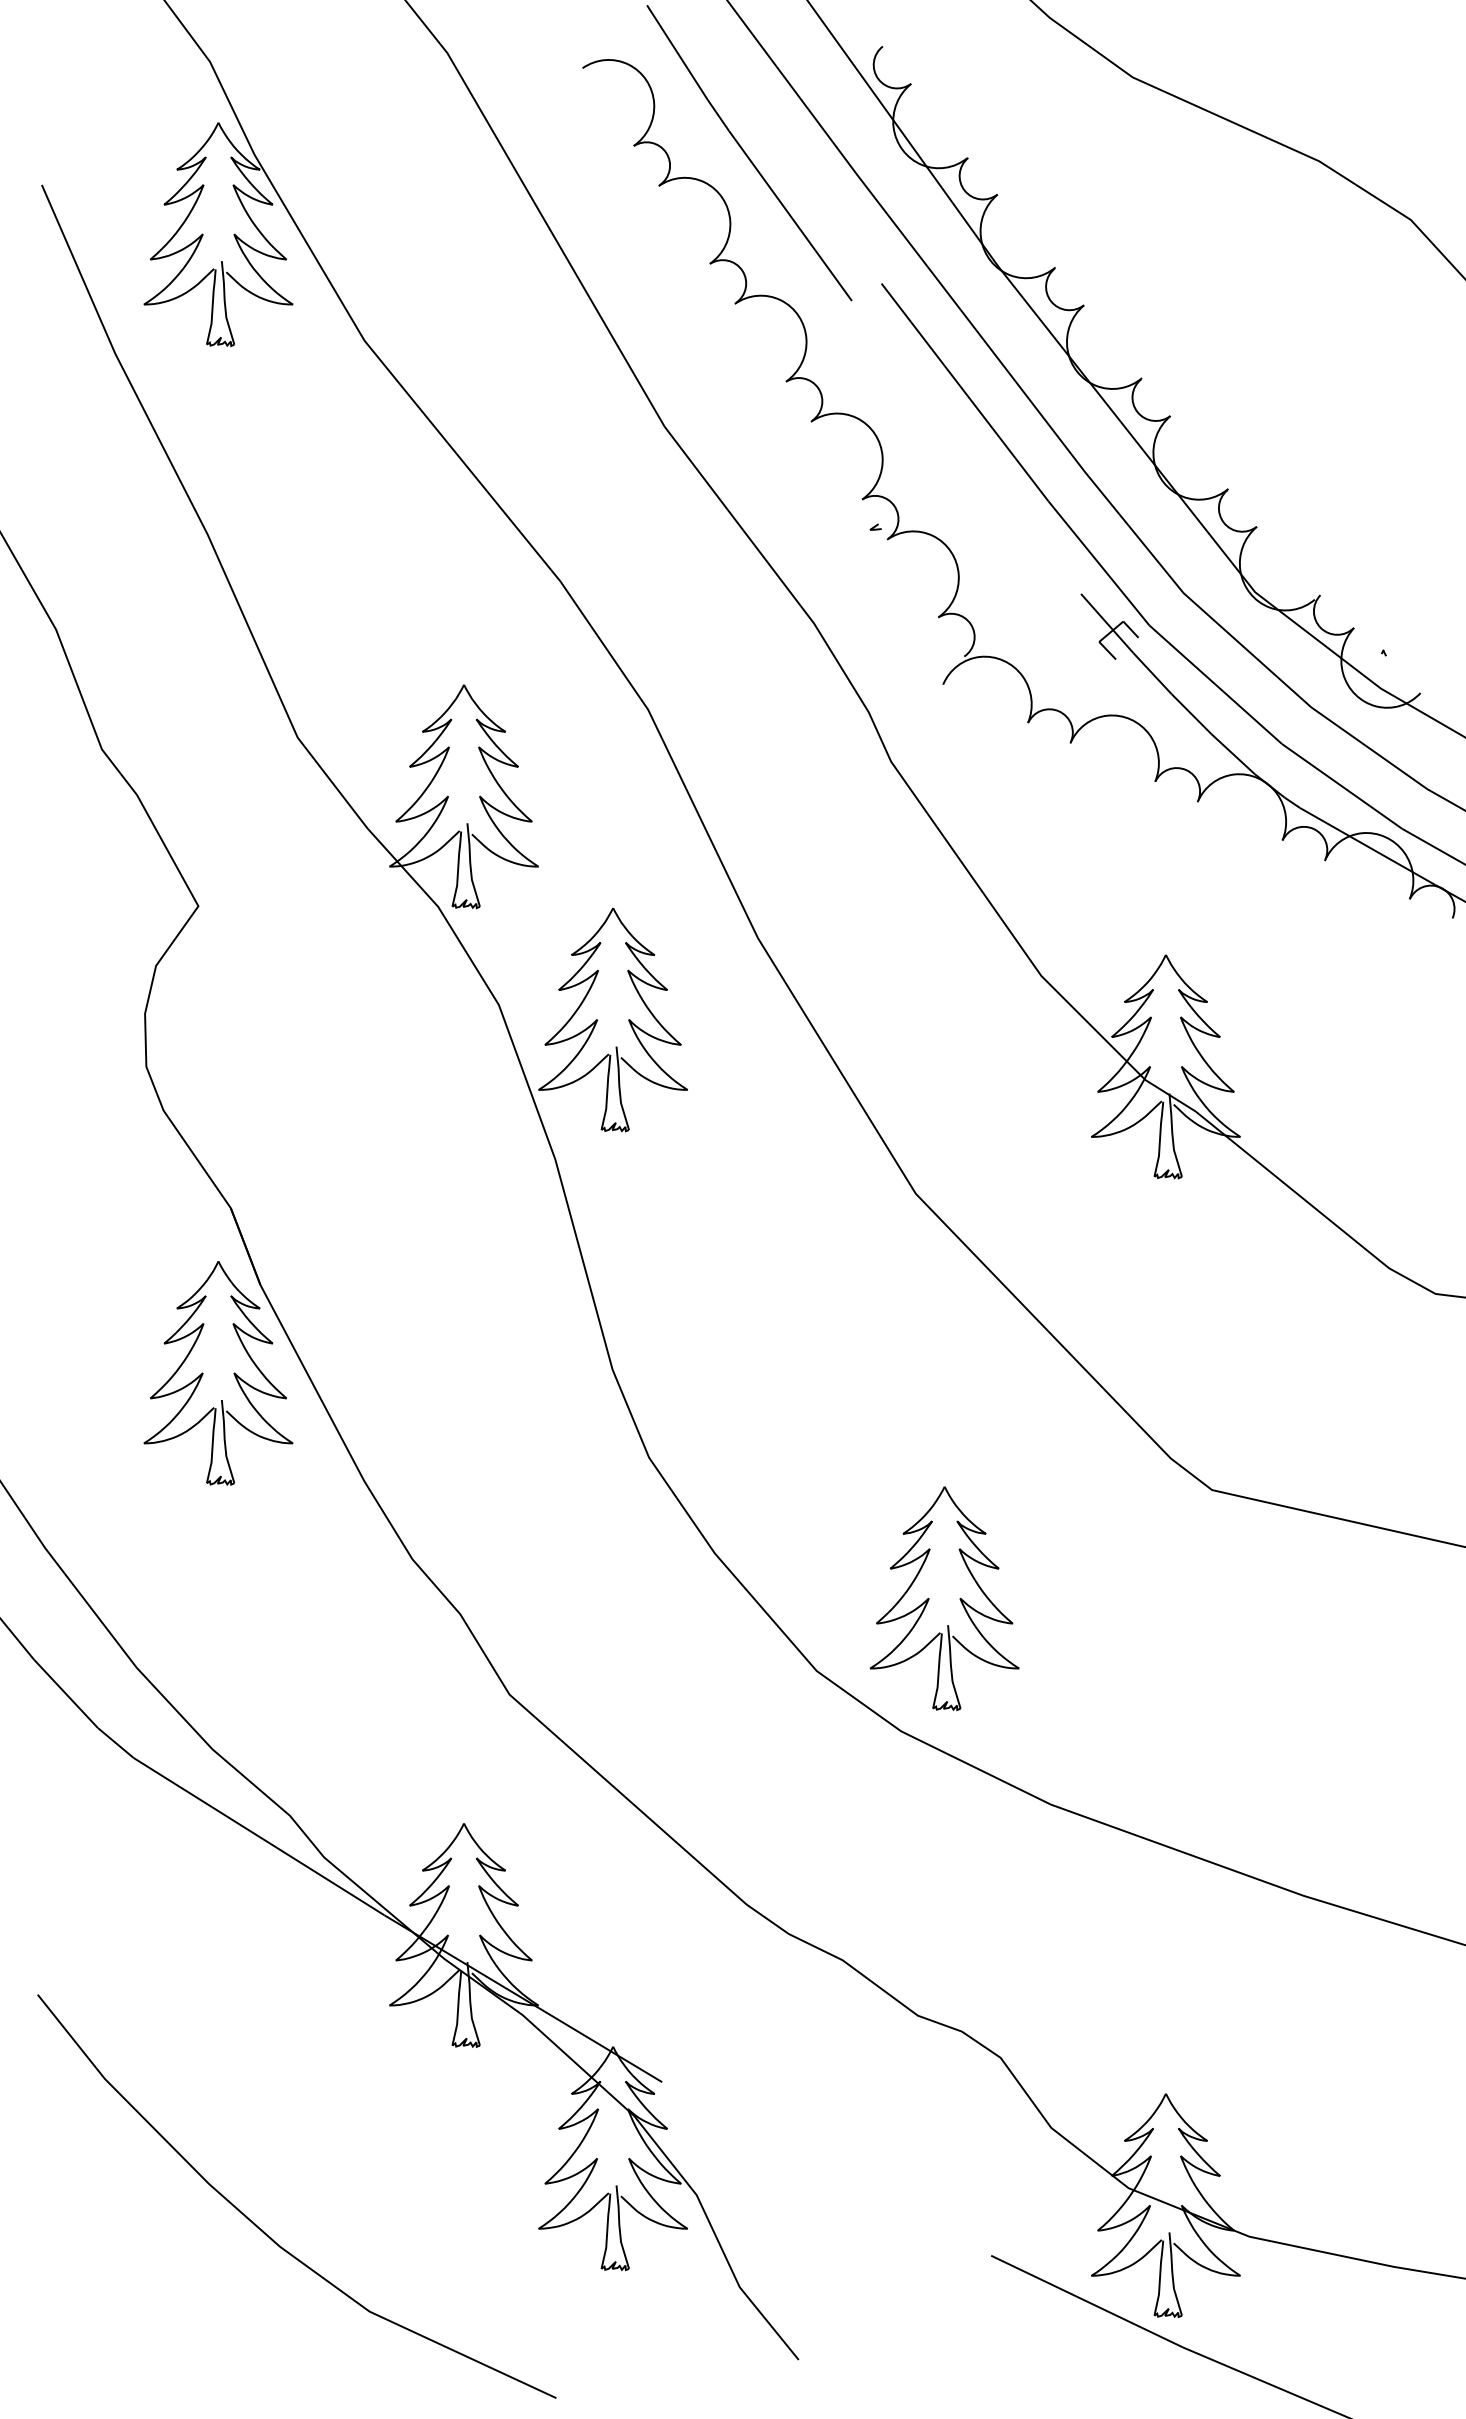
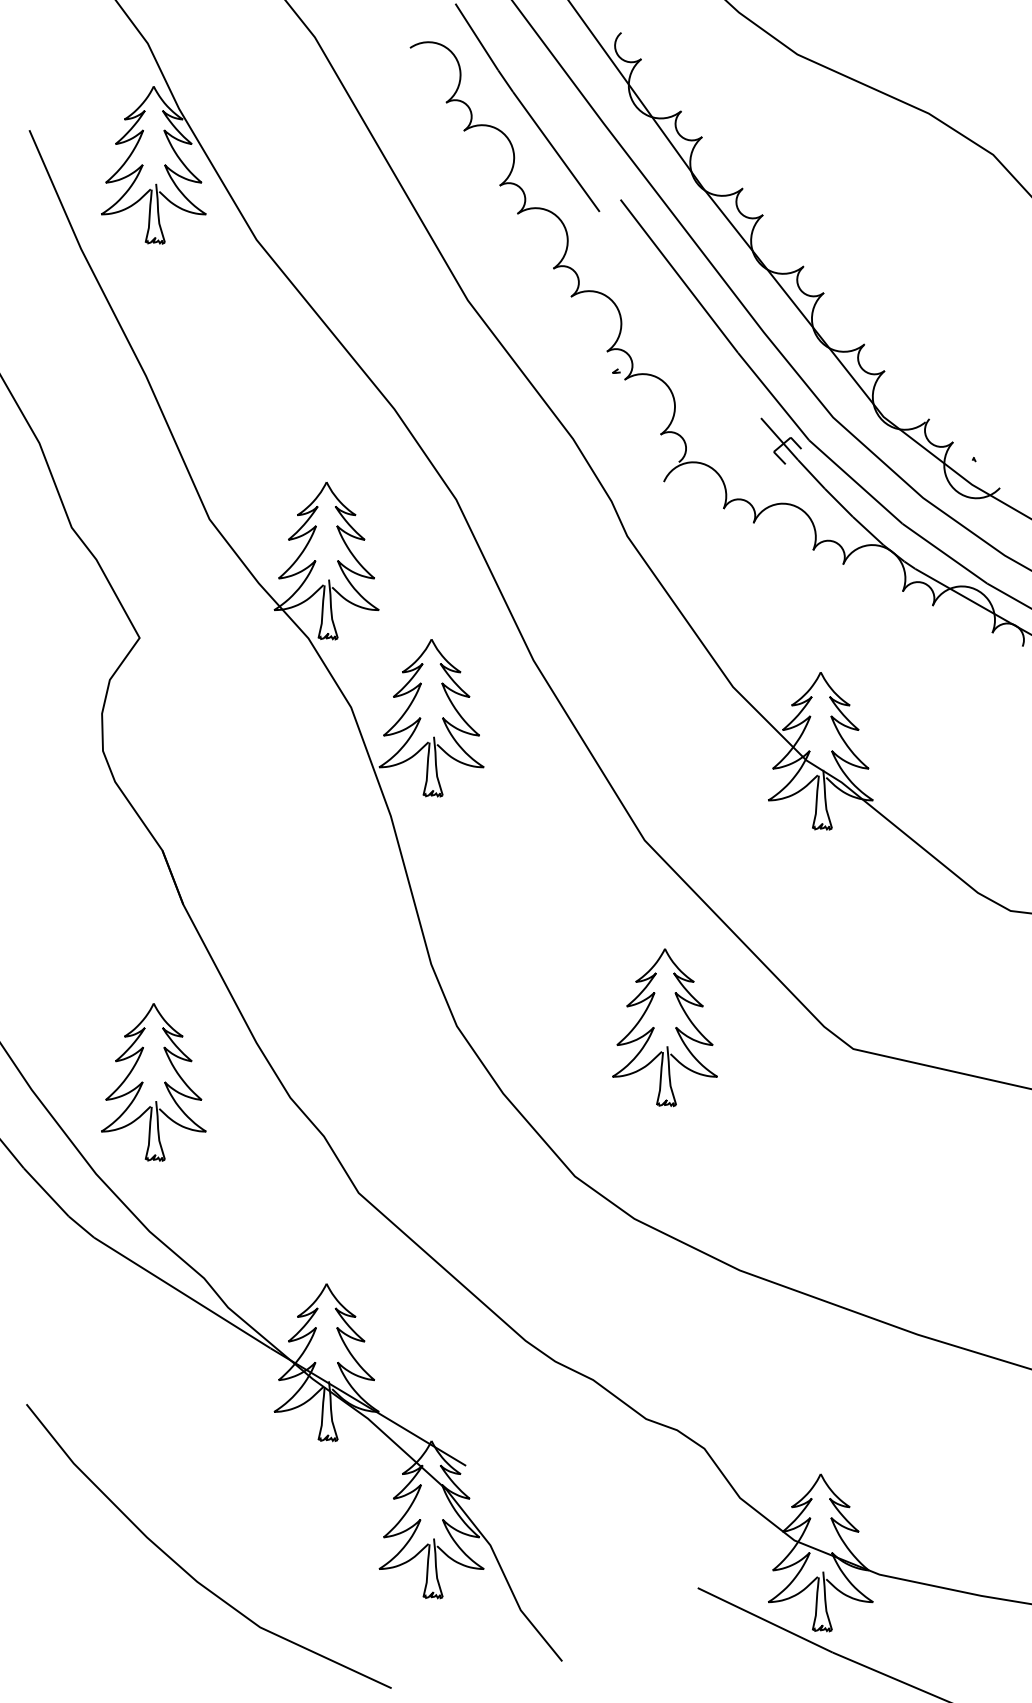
part: (203, 1373) -> (143, 1082), moved
part: (929, 1598) -> (654, 1027), moved

